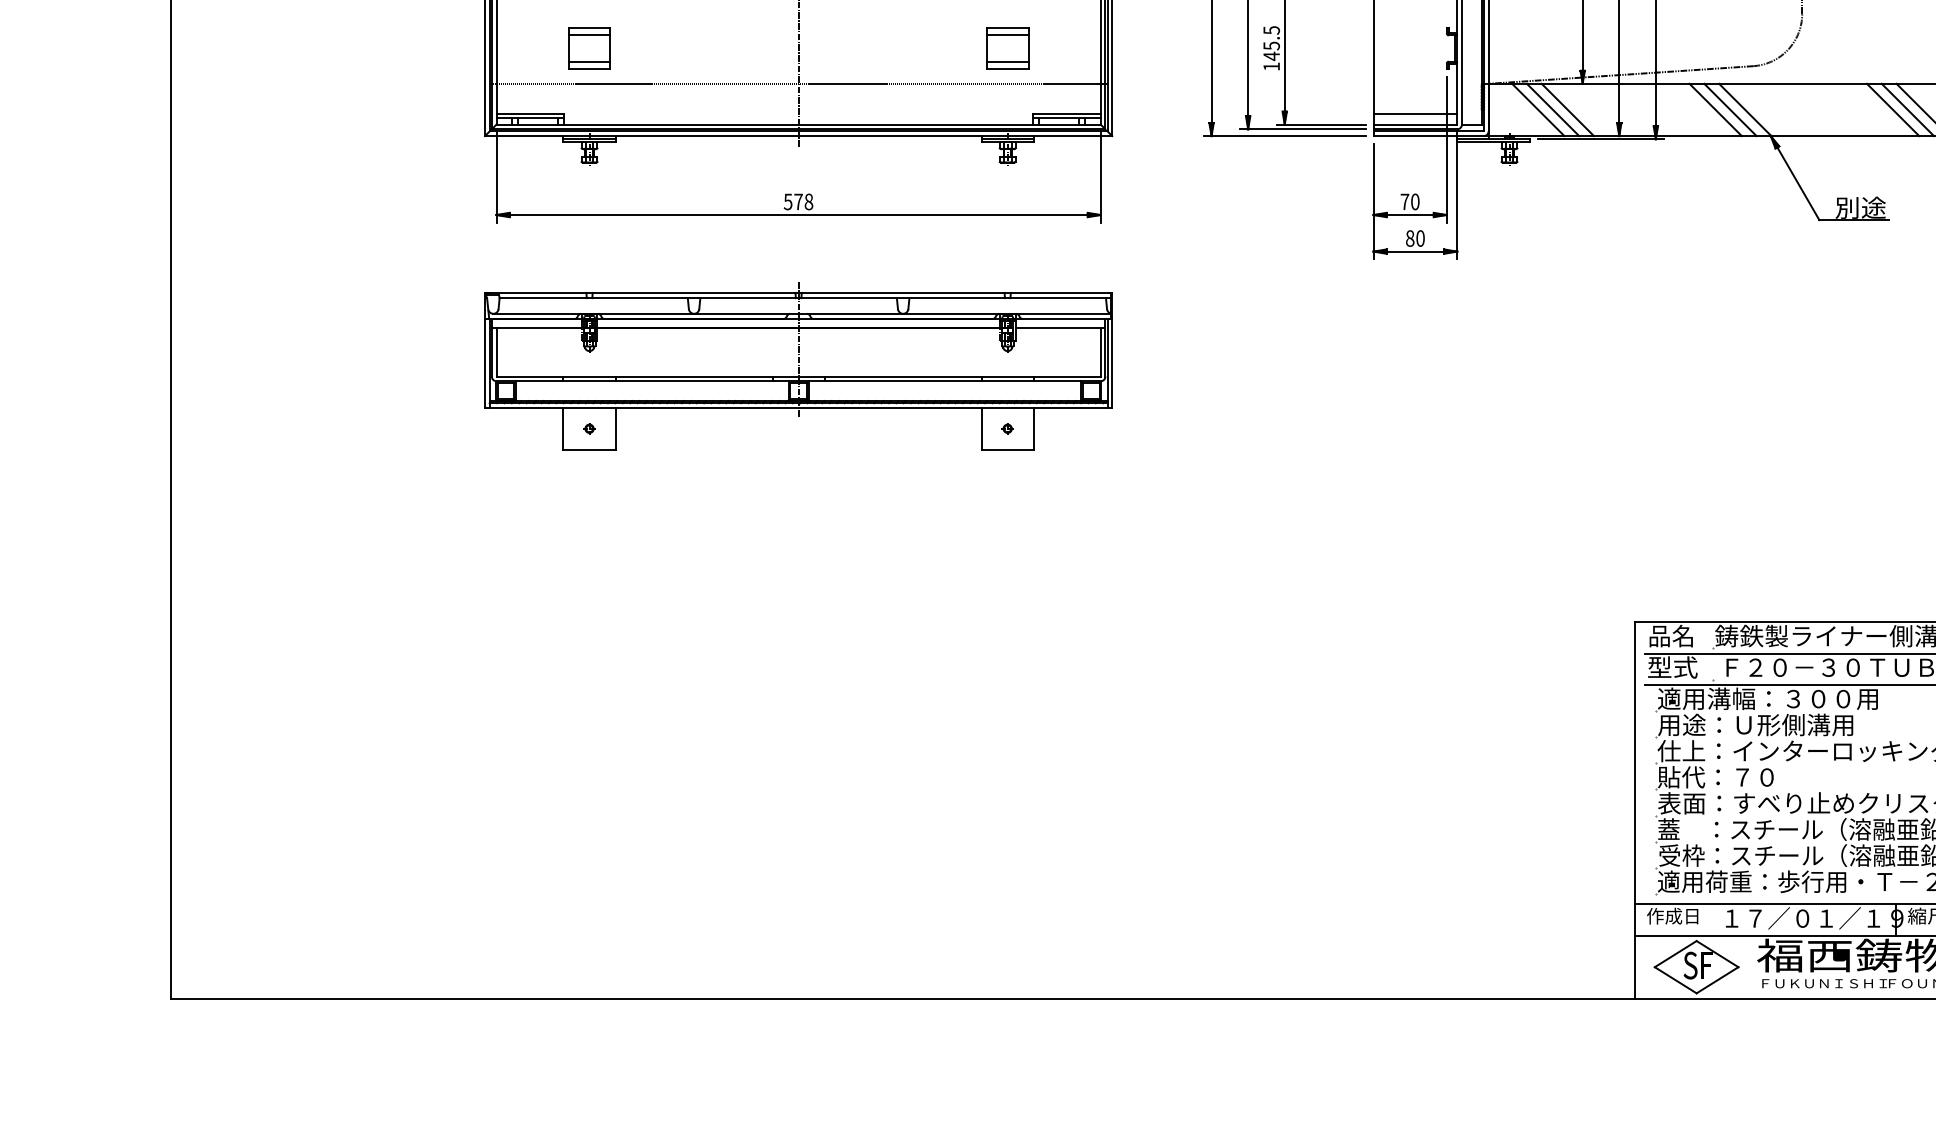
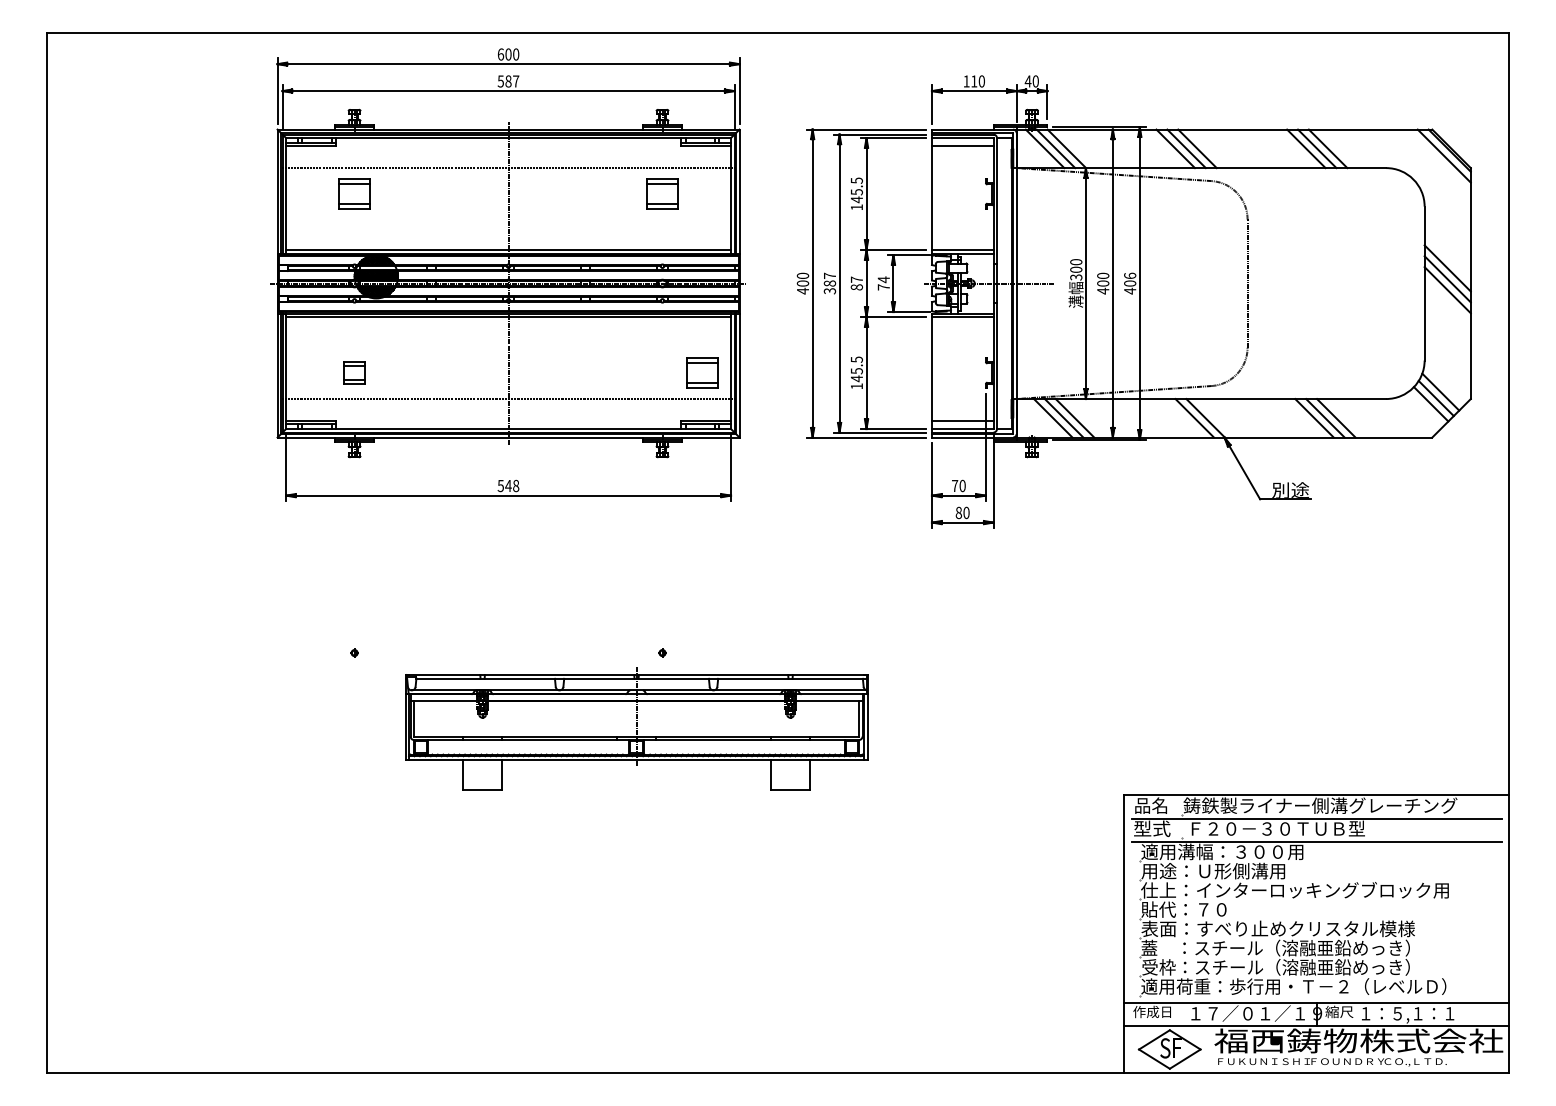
part: (589, 47) -> (354, 372), size x0.7
part: (1007, 47) -> (702, 372), moved
line: (1715, 110) -> (1183, 418), removed
text: (798, 201) -> (508, 485), 578 -> 548
part: (798, 365) -> (636, 728), moved

